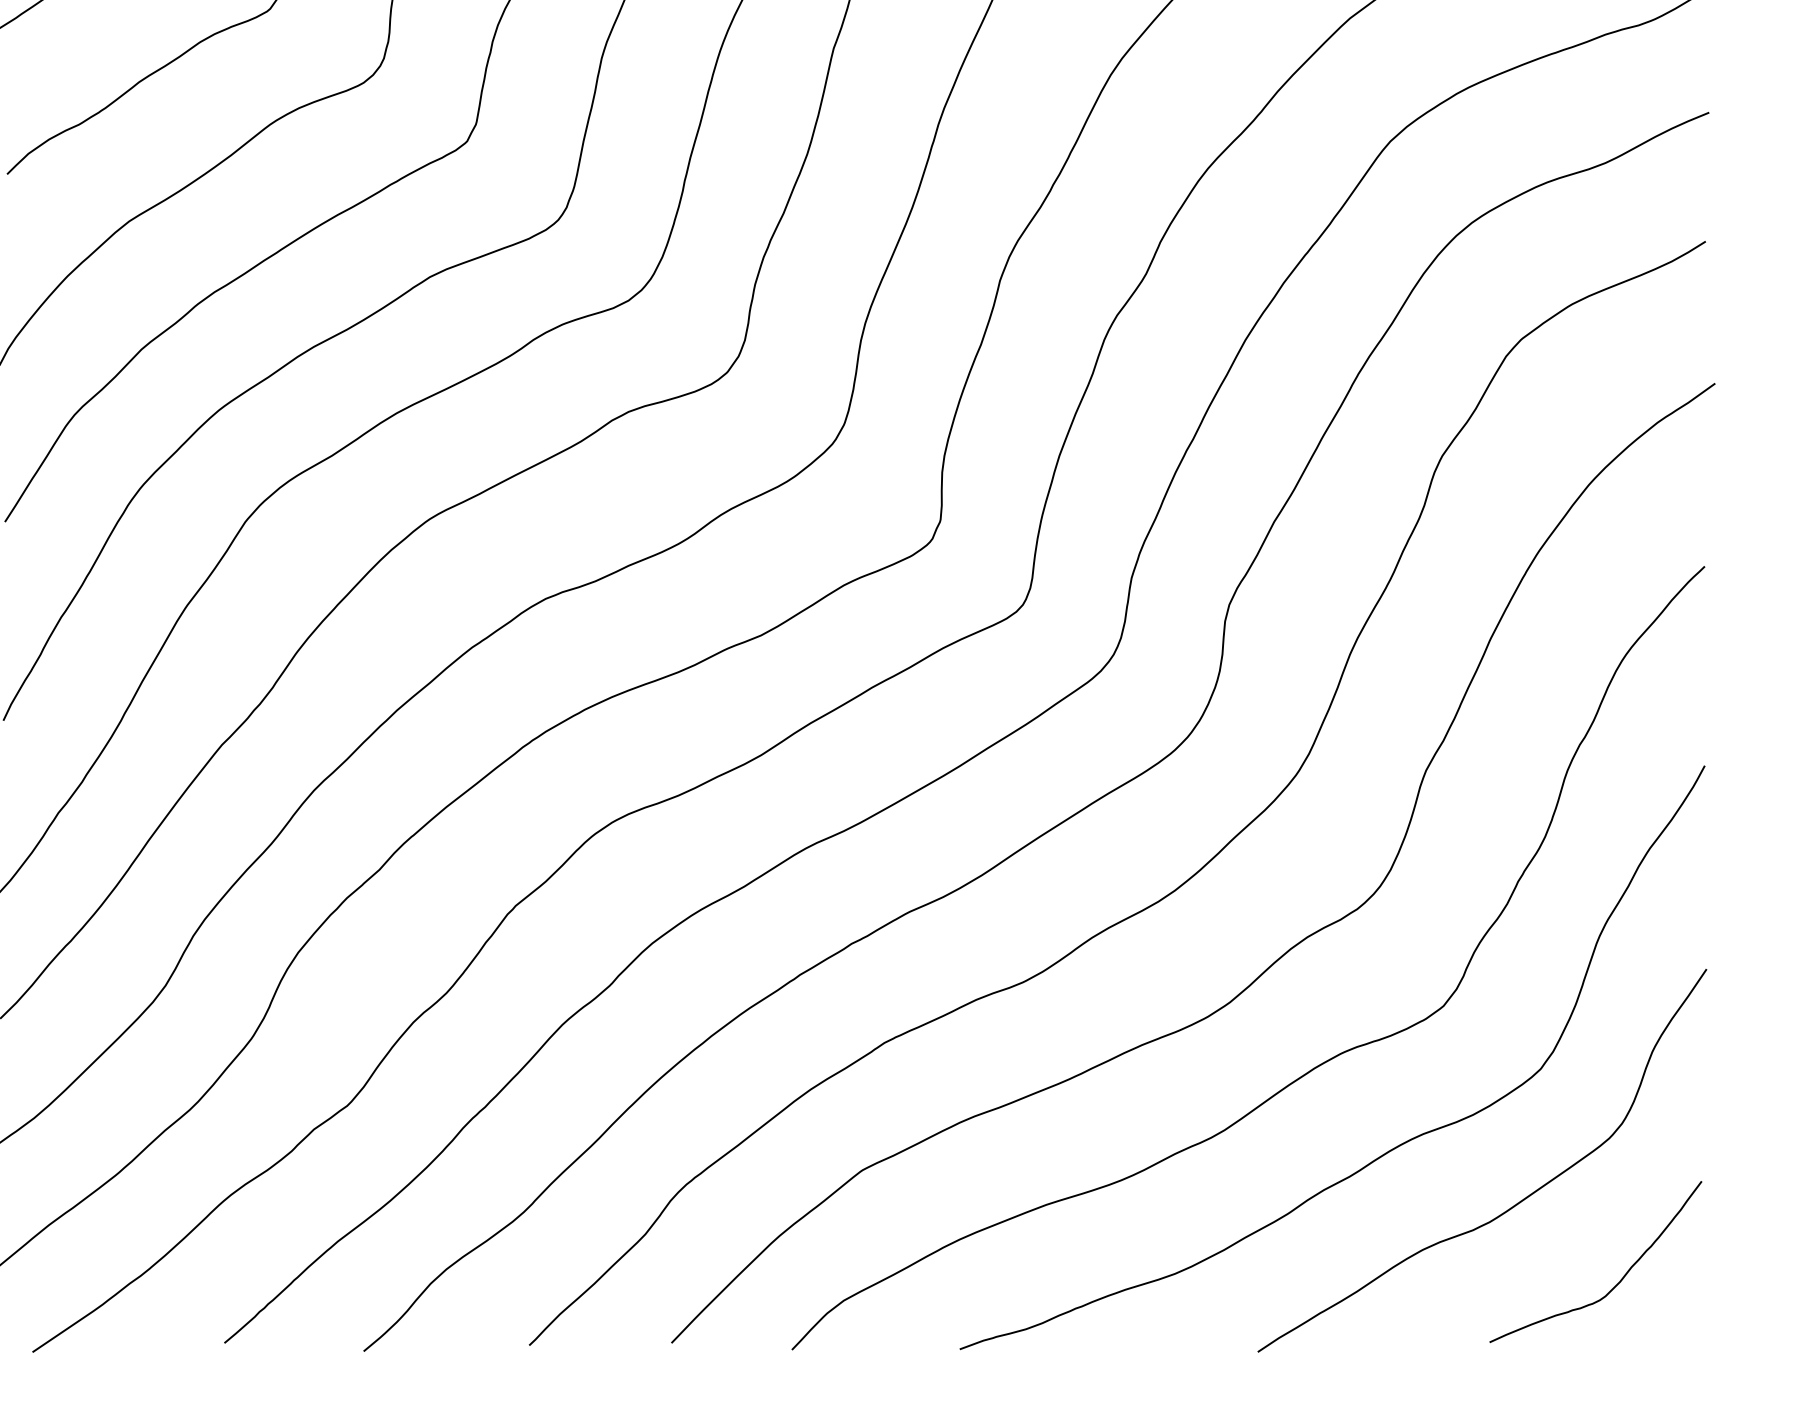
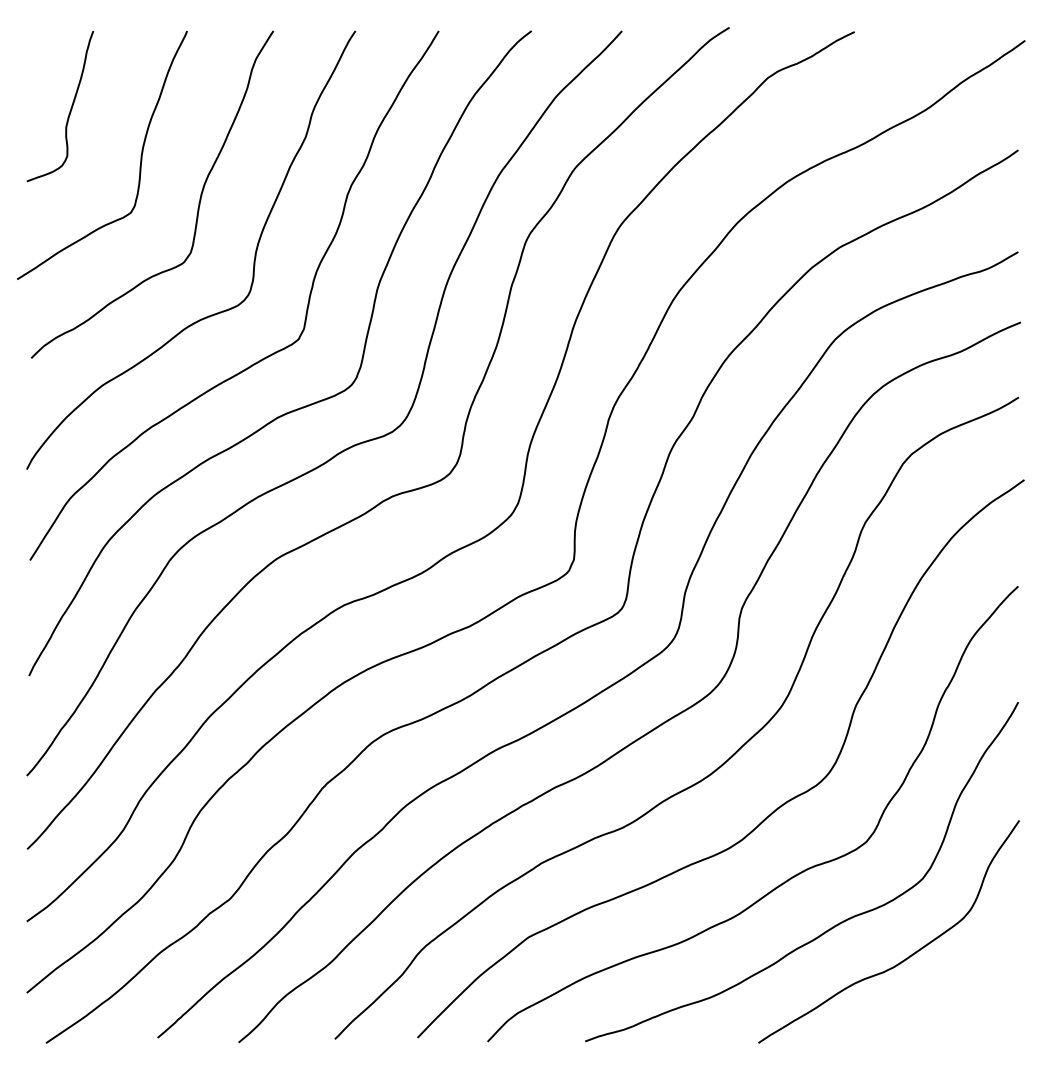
curve: (1617, 1282) -> (967, 1002), removed

